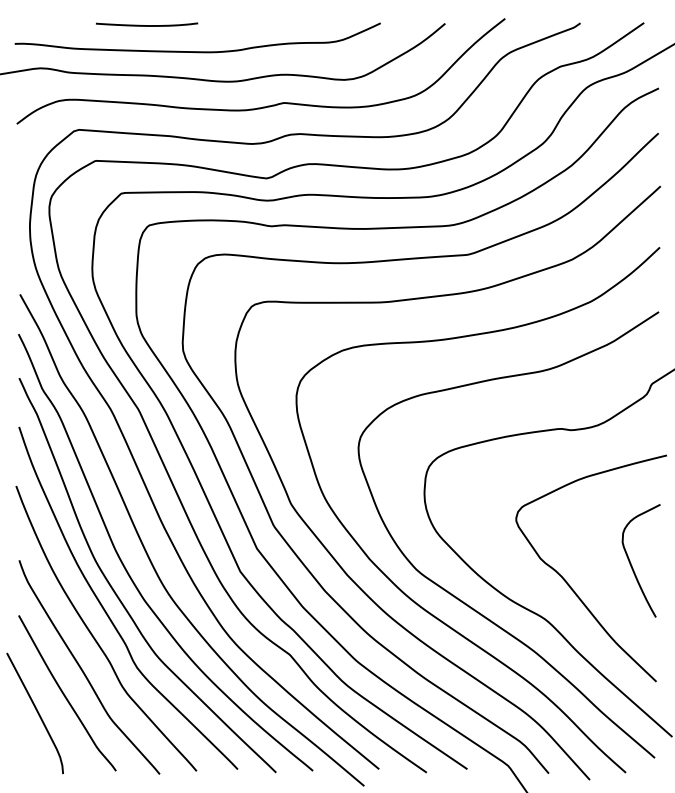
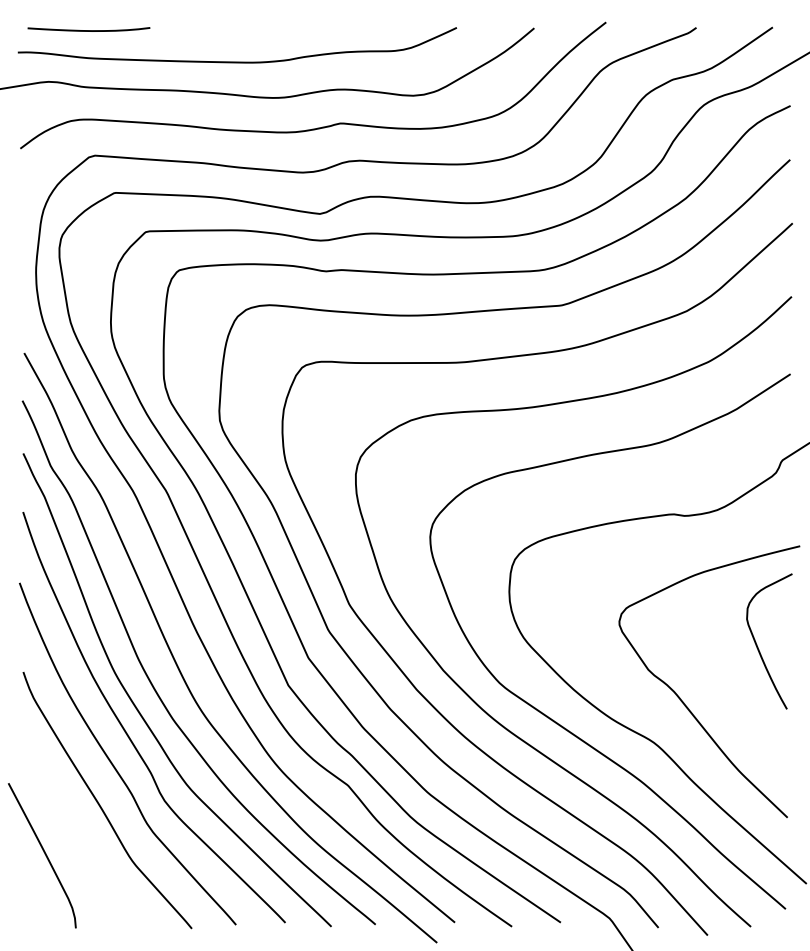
curve: (147, 25) -> (89, 30), moved
curve: (632, 565) -> (758, 647), moved
curve: (65, 695) -> (78, 834), removed

